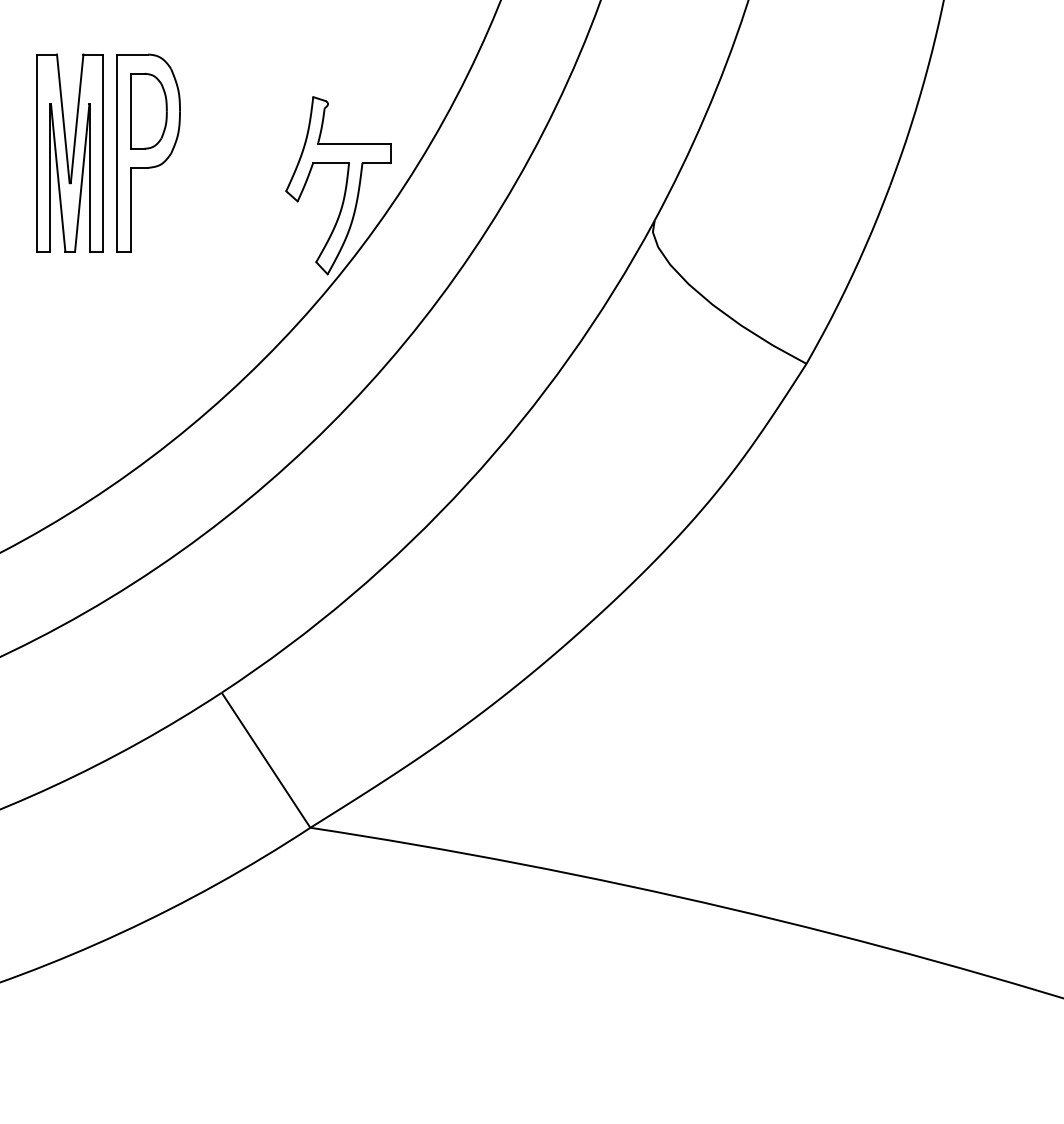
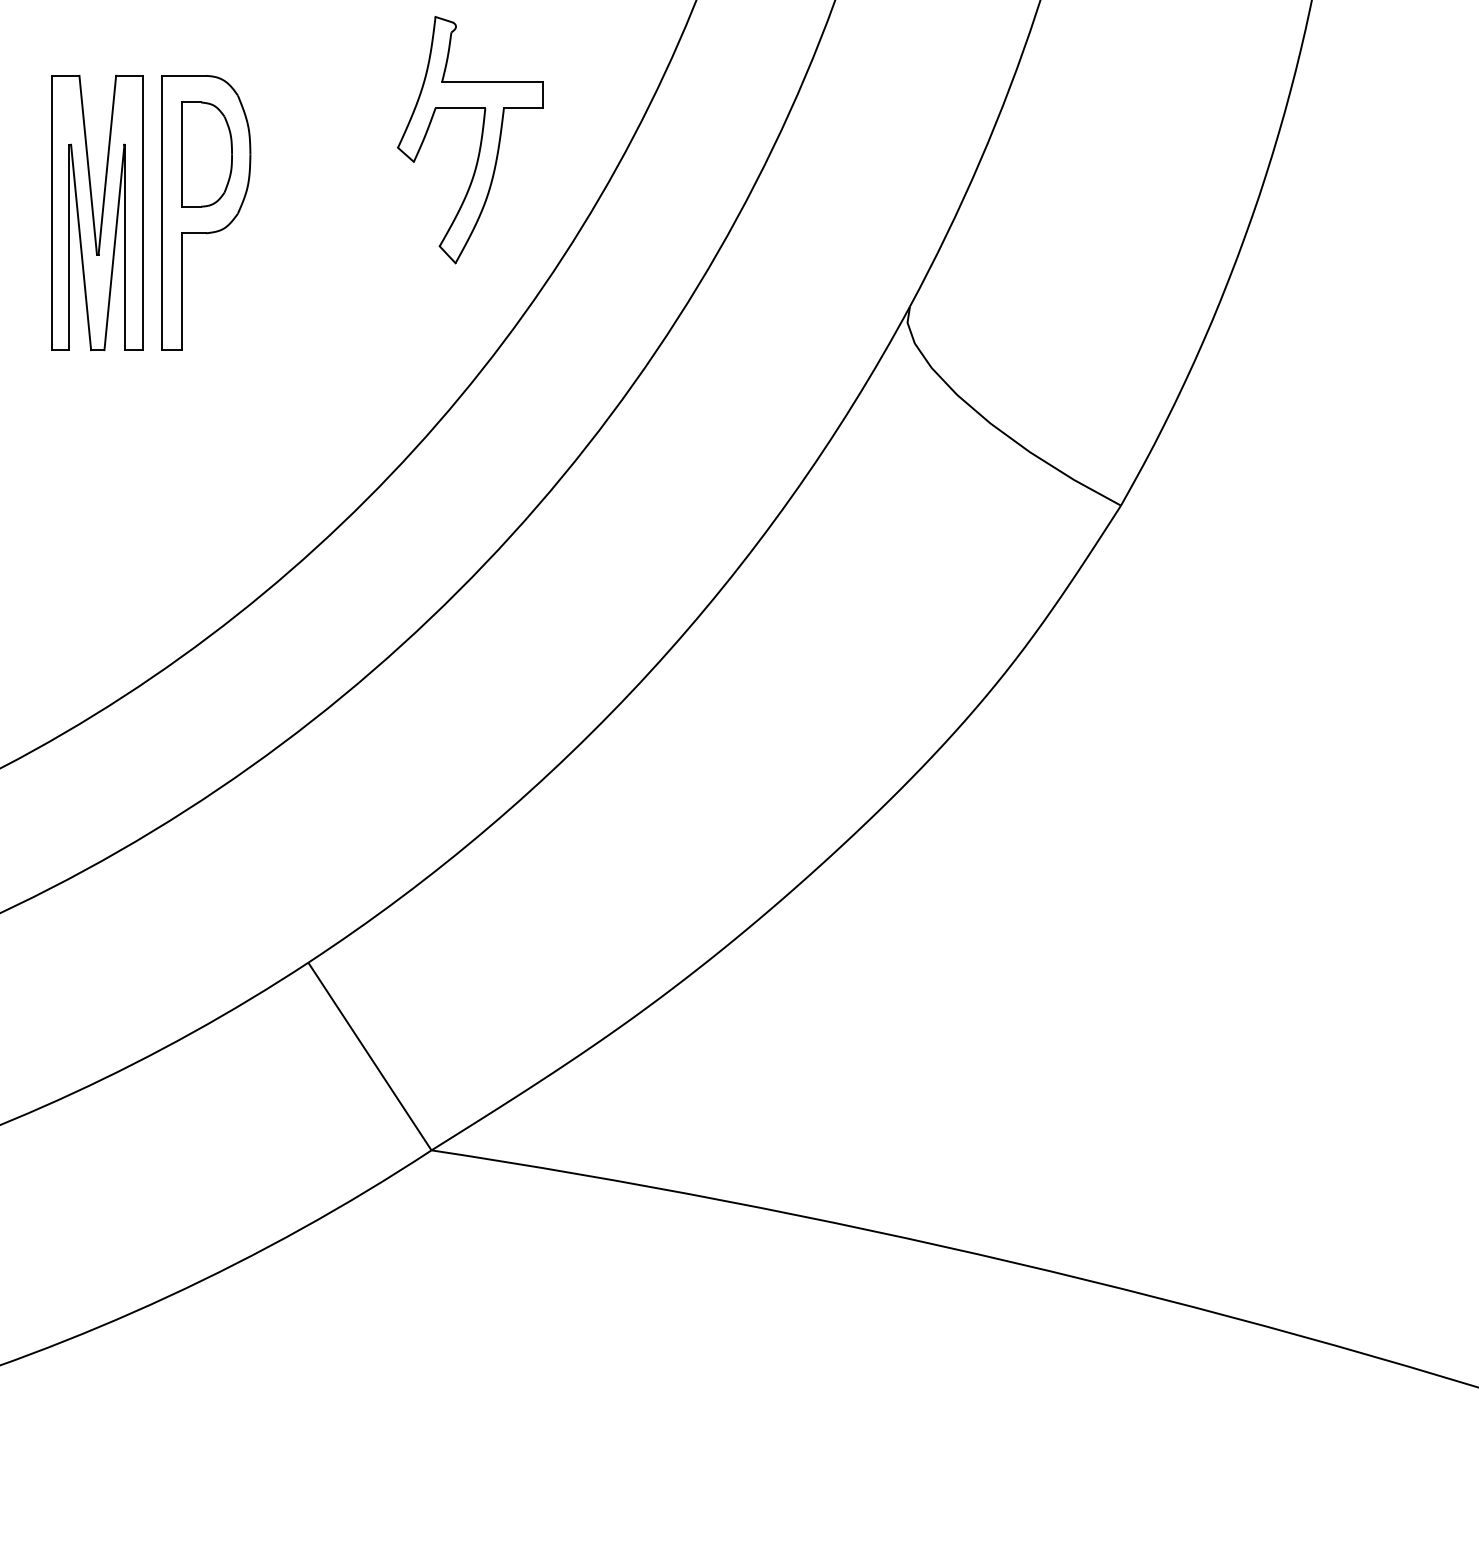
part: (345, 186) -> (480, 140), moved

